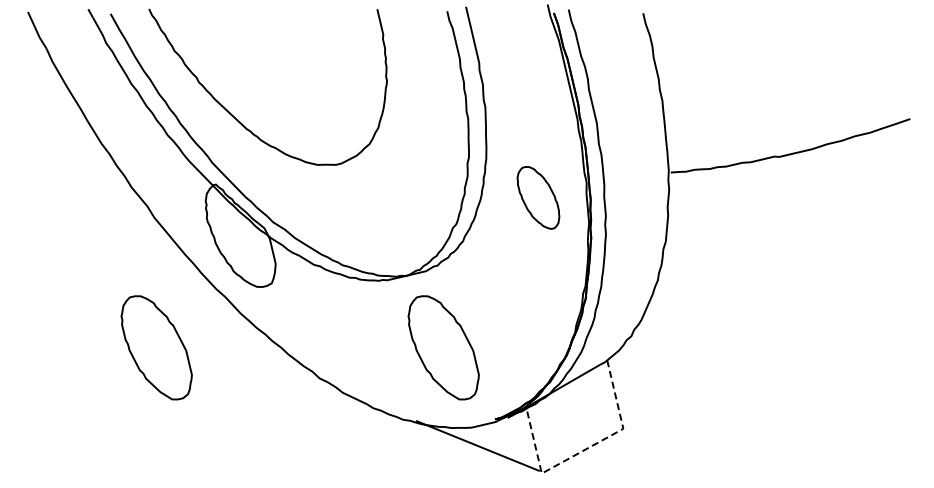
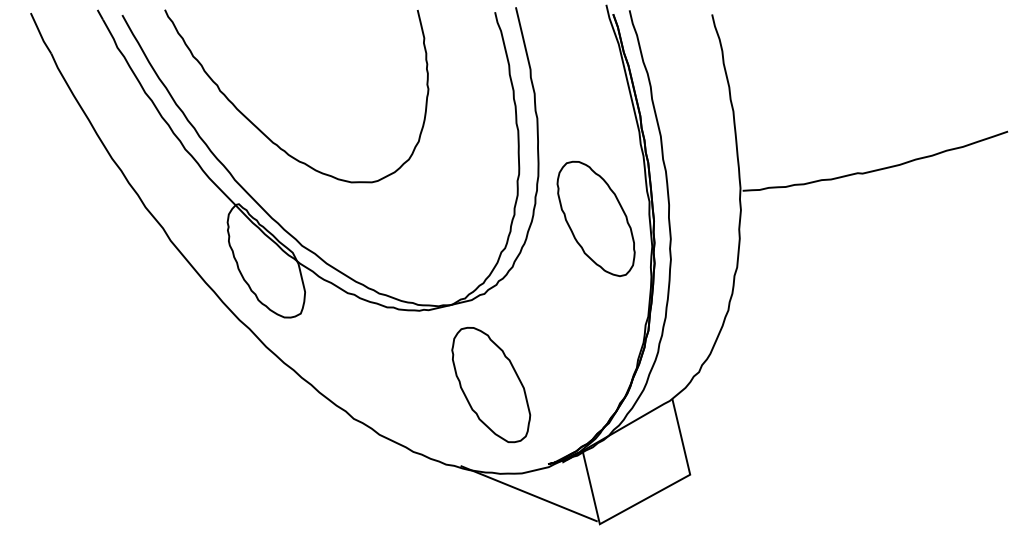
part: (538, 197) -> (596, 218), size x1.67
part: (156, 347) -> (173, 384), removed
line: (583, 450) -> (646, 498), dashed -> solid

